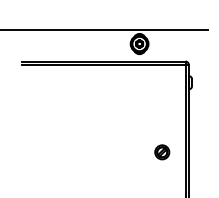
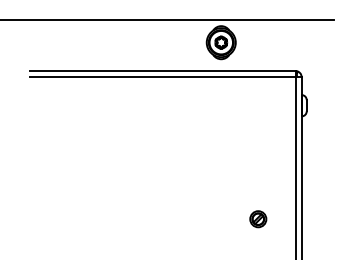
part: (162, 152) -> (258, 219), size x0.7

